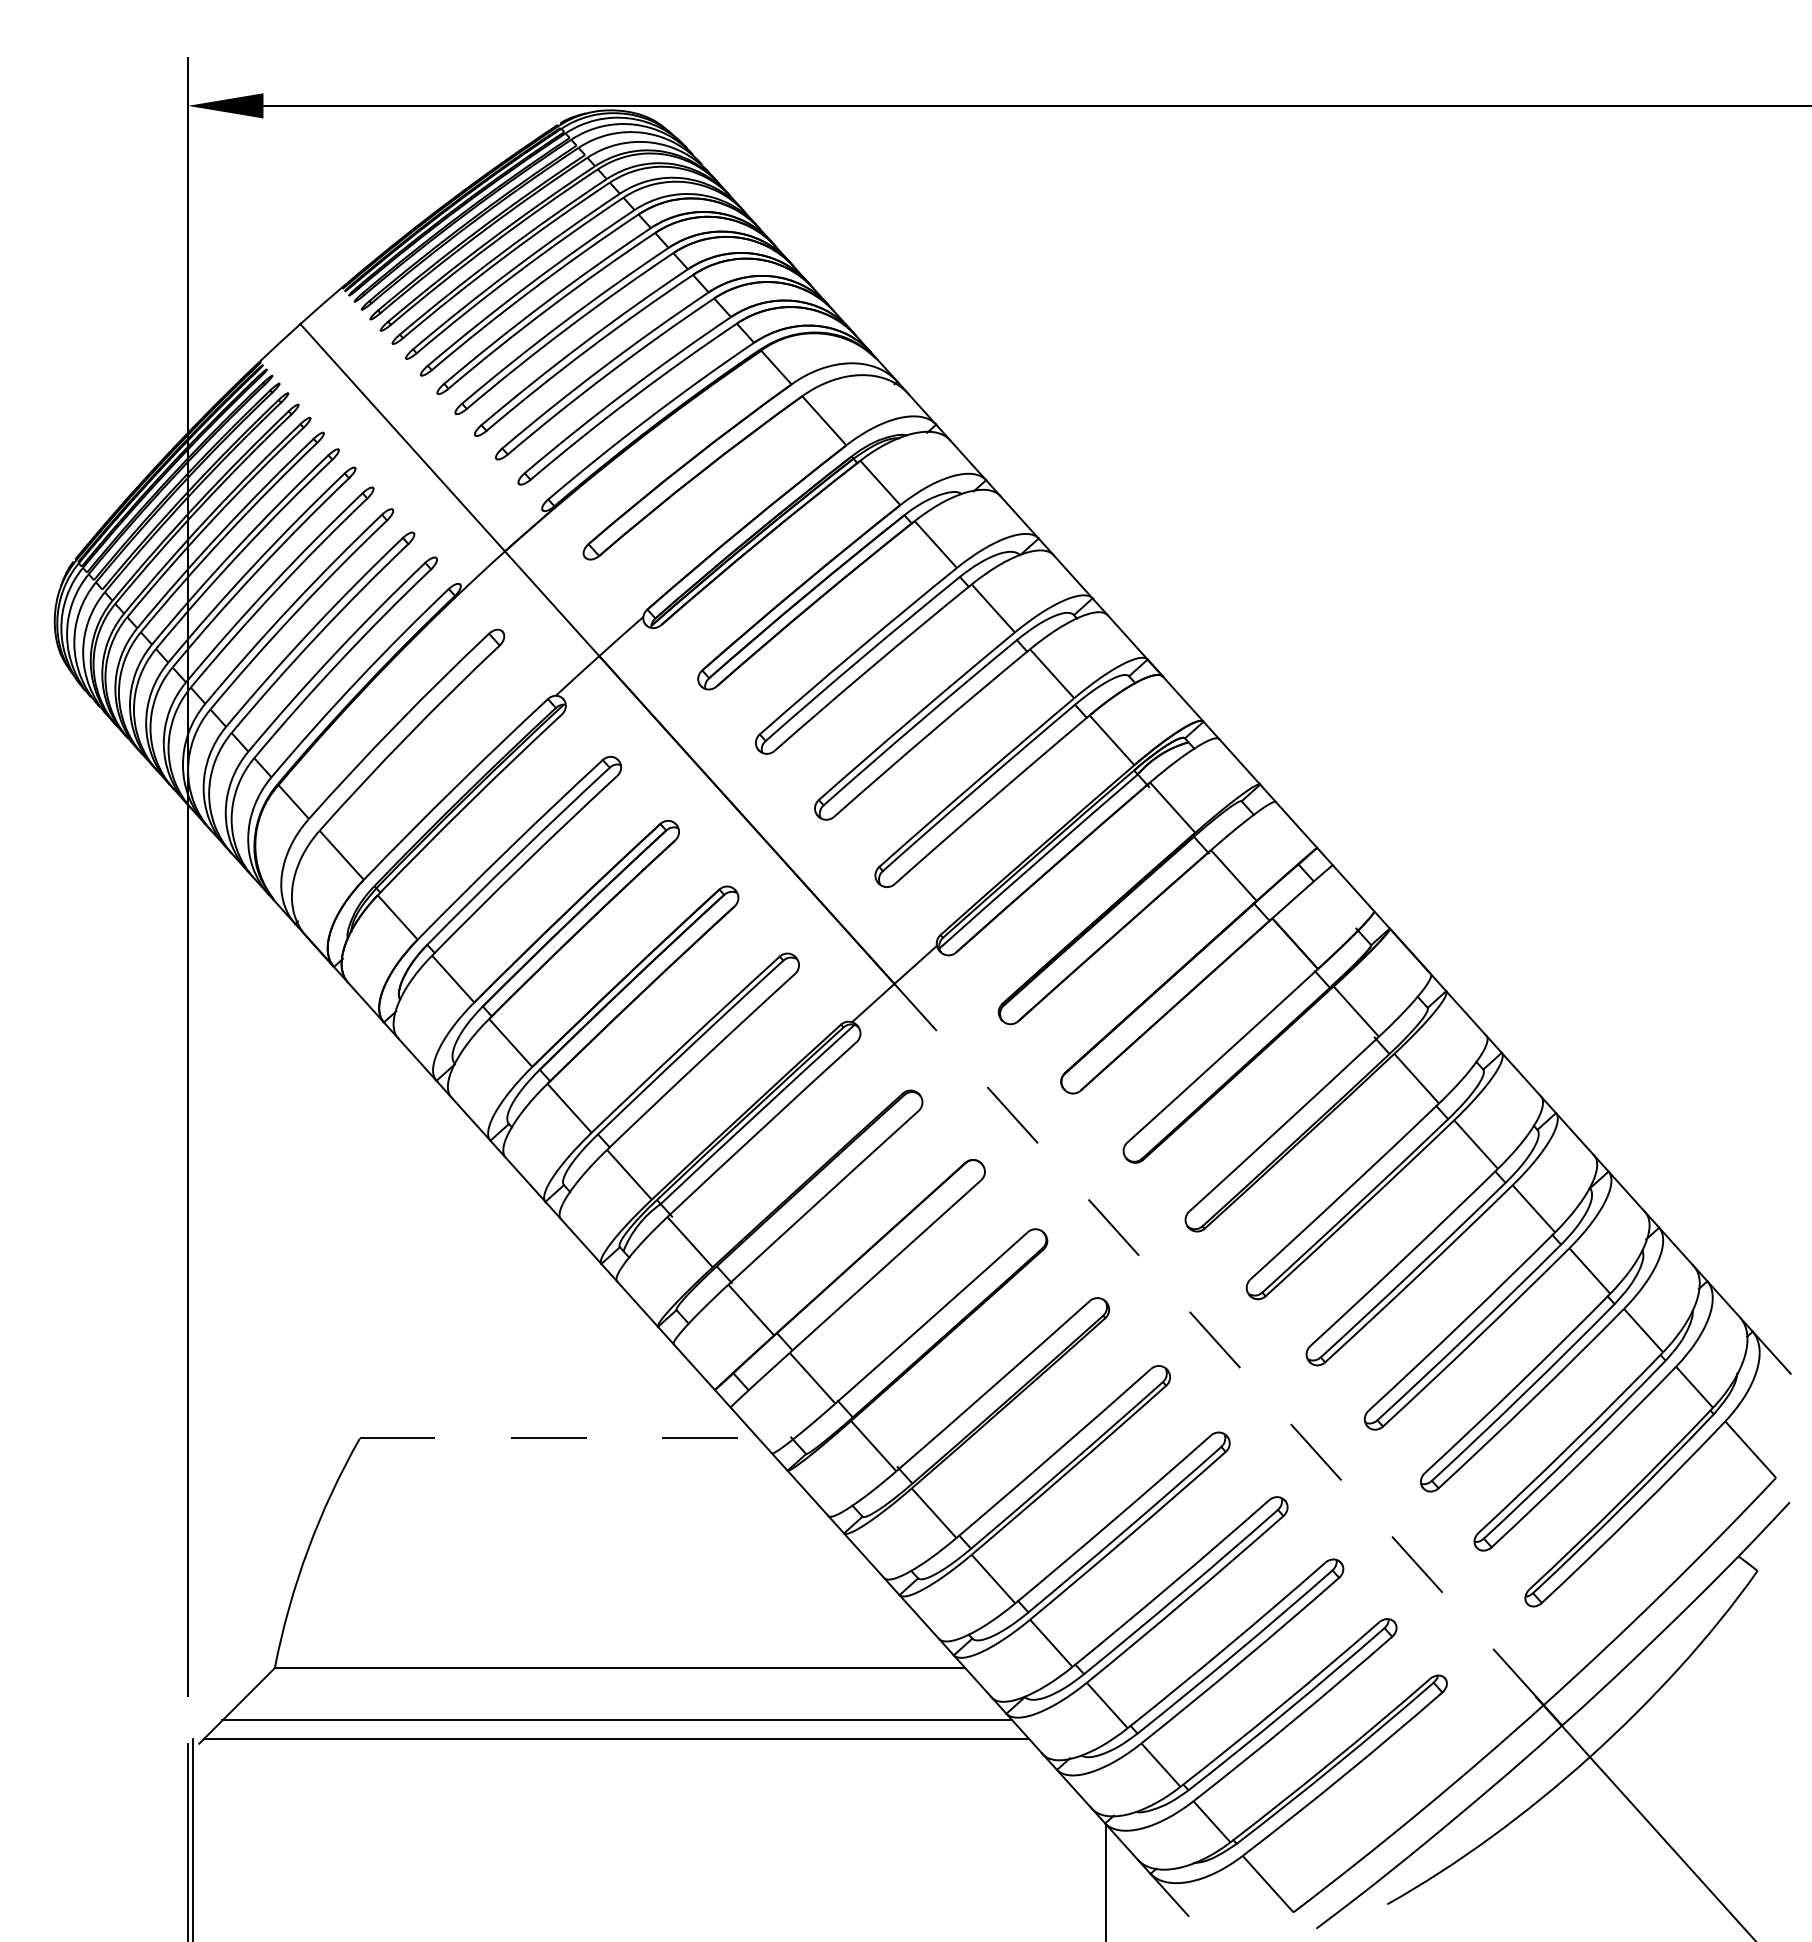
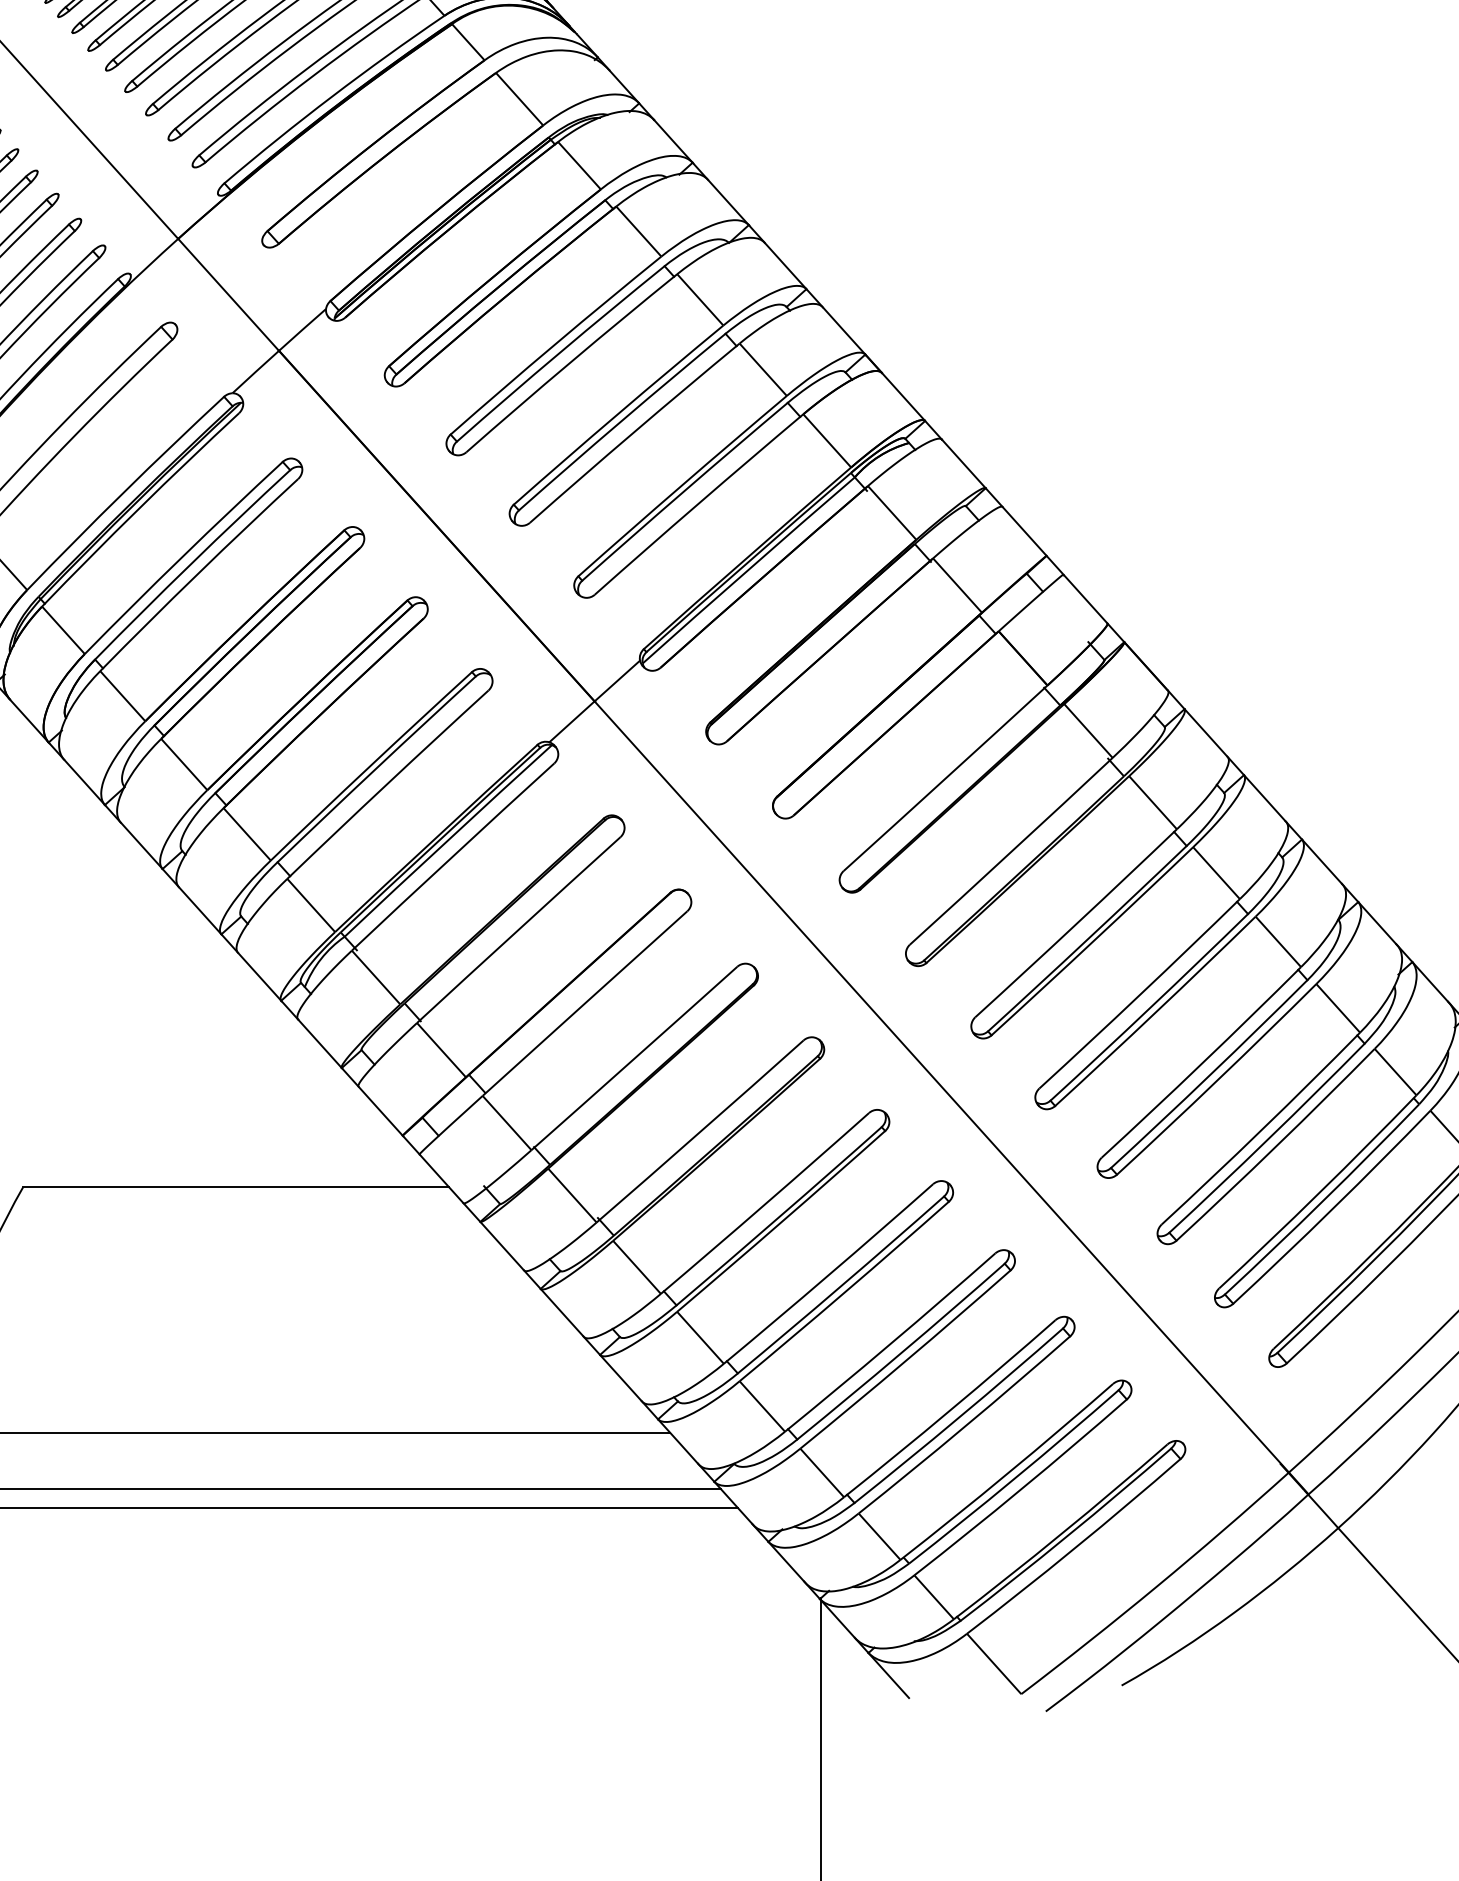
line: (1218, 1344) -> (941, 1086), dashed -> solid
line: (559, 1438) -> (236, 1187), dashed -> solid

